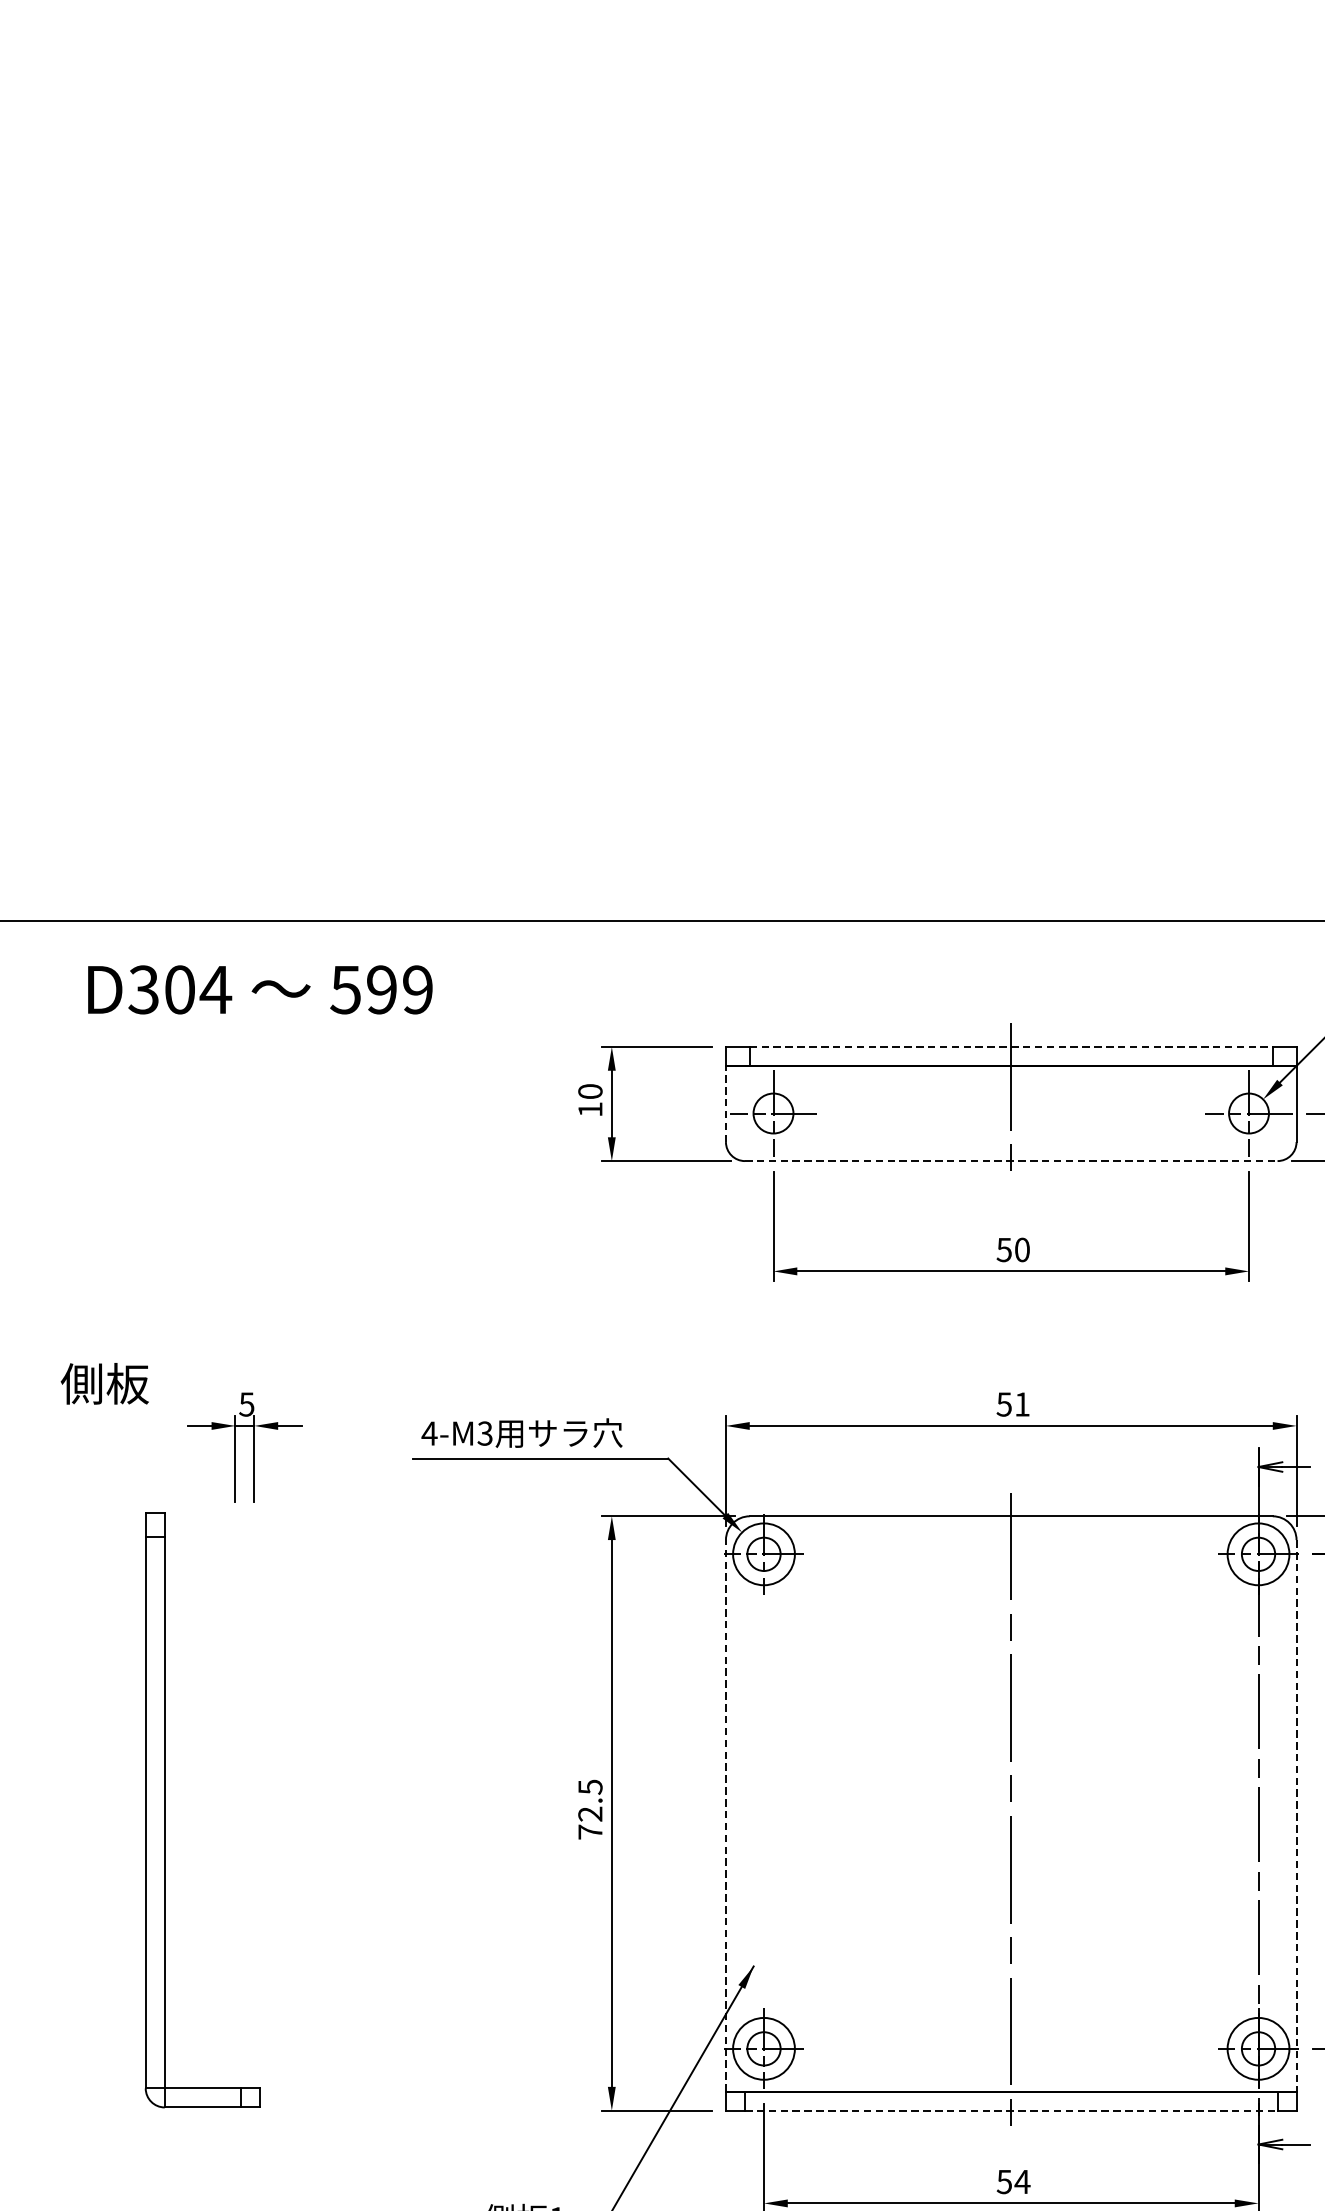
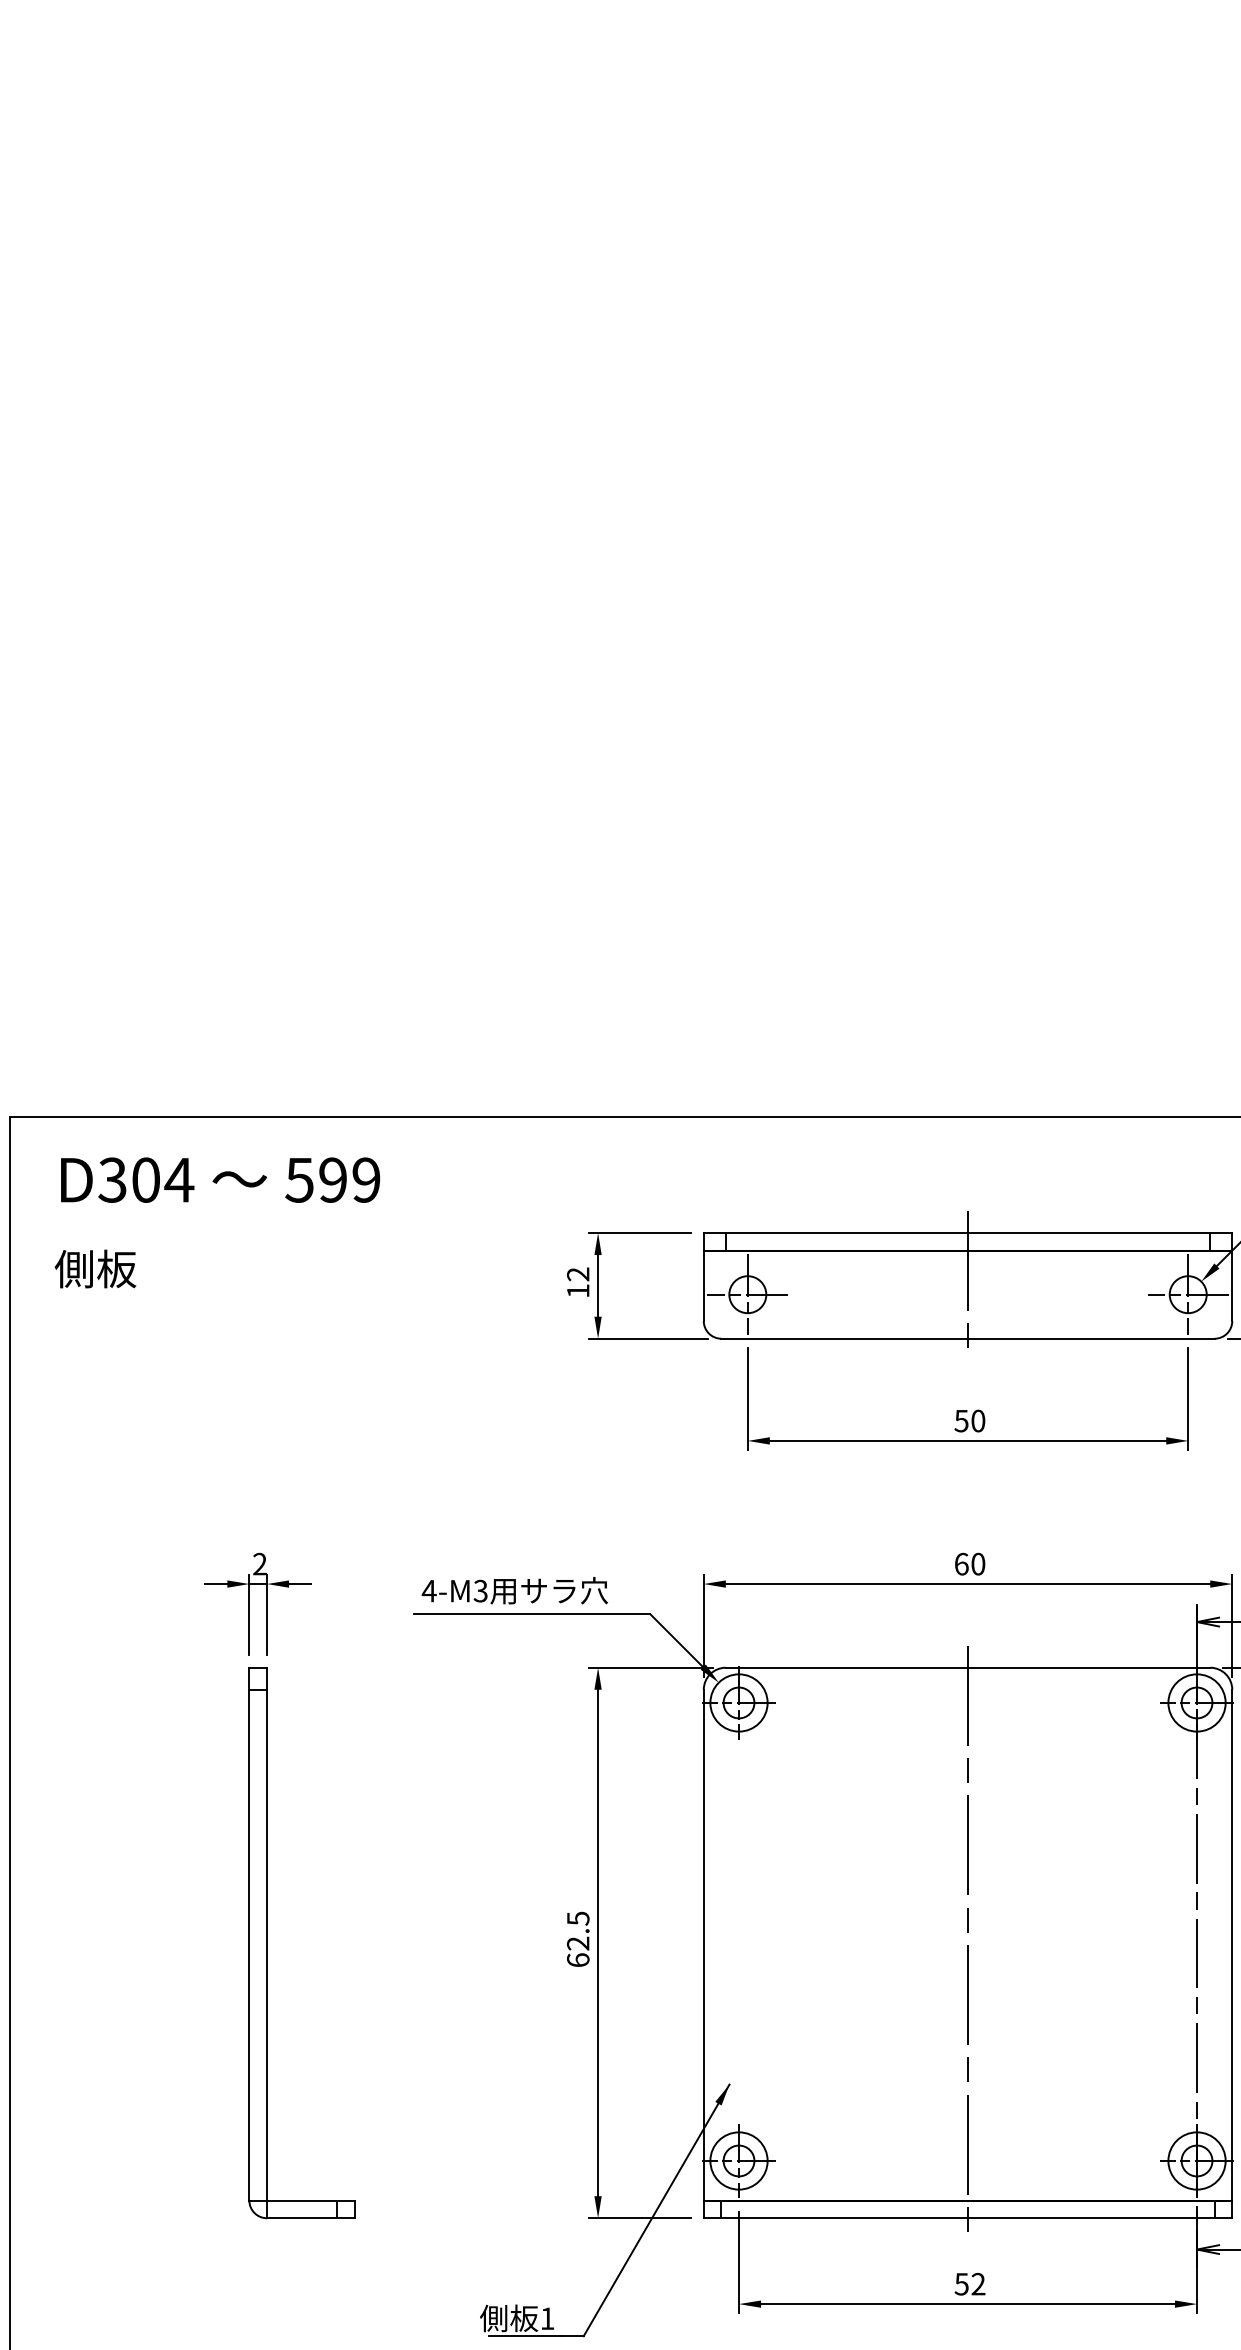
text: (260, 989) -> (220, 1179), moved
line: (1011, 1047) -> (968, 1233), dashed -> solid
text: (590, 1091) -> (578, 1274), 10 -> 12
line: (725, 1103) -> (703, 1285), dashed -> solid
line: (1011, 1160) -> (968, 1338), dashed -> solid
text: (104, 1383) -> (95, 1268), moved
text: (246, 1403) -> (259, 1563), 5 -> 2
text: (1012, 1403) -> (969, 1563), 51 -> 60
part: (165, 1810) -> (267, 1943), moved
line: (725, 1815) -> (703, 1944), dashed -> solid
line: (1296, 1816) -> (1232, 1945), dashed -> solid
text: (590, 1832) -> (578, 1960), 72.5 -> 62.5
line: (1011, 2110) -> (968, 2218), dashed -> solid
text: (1021, 2182) -> (977, 2284), 54 -> 52

